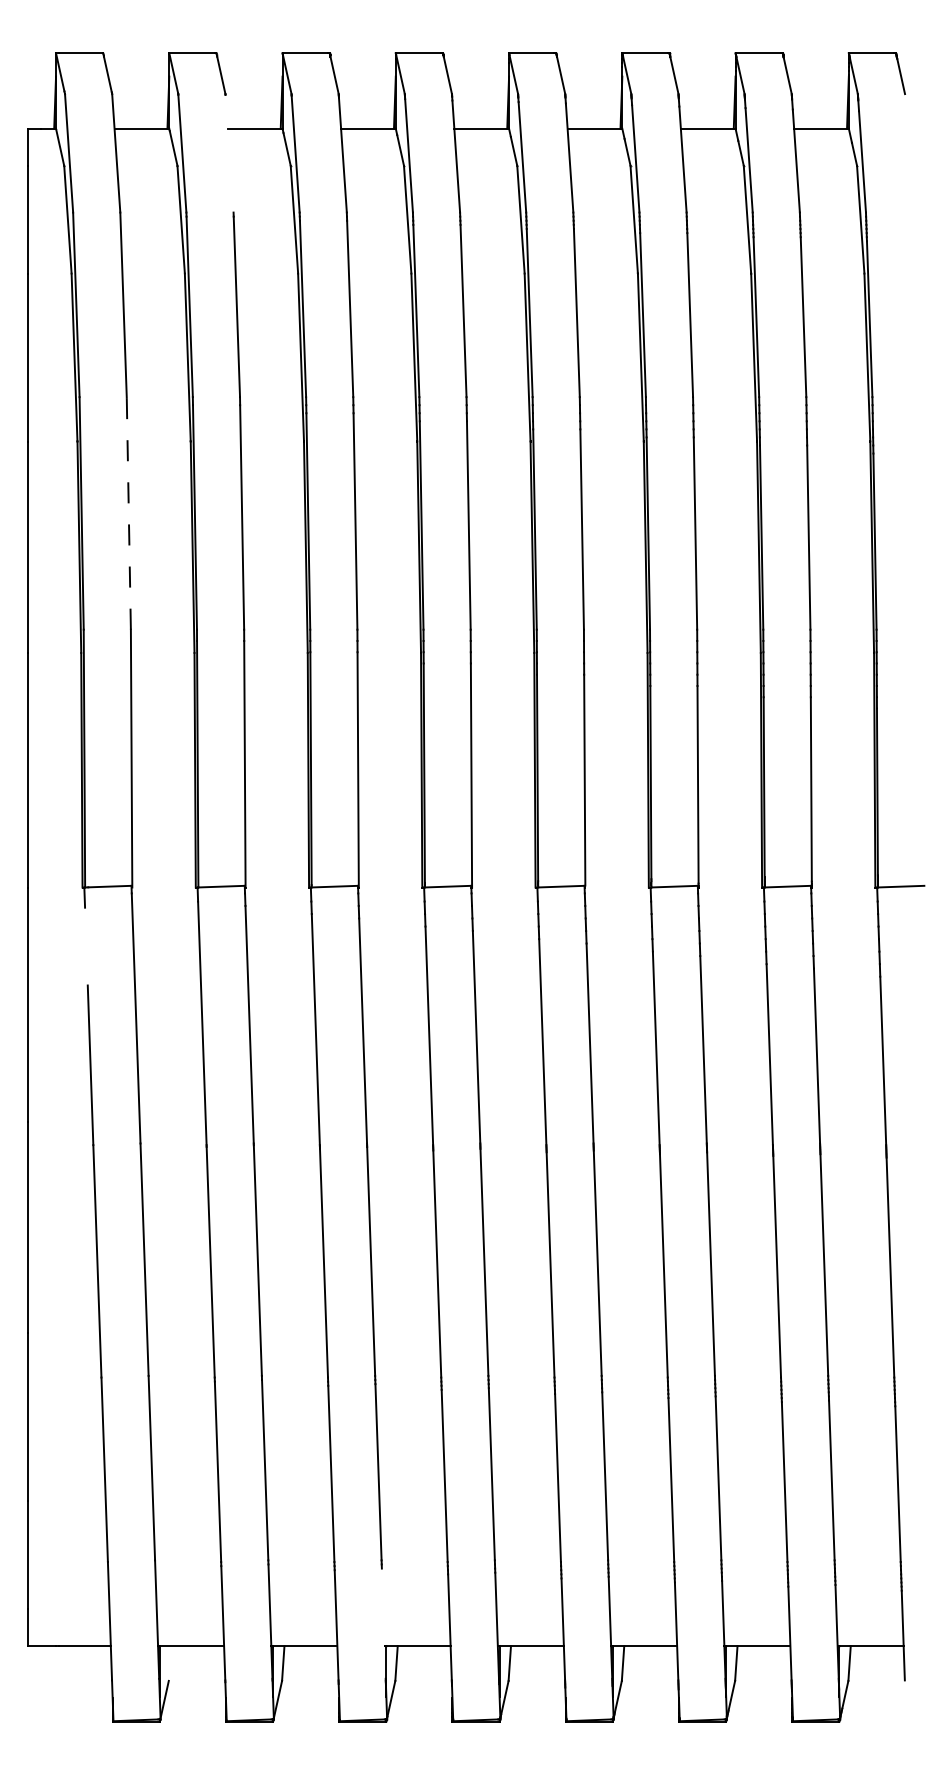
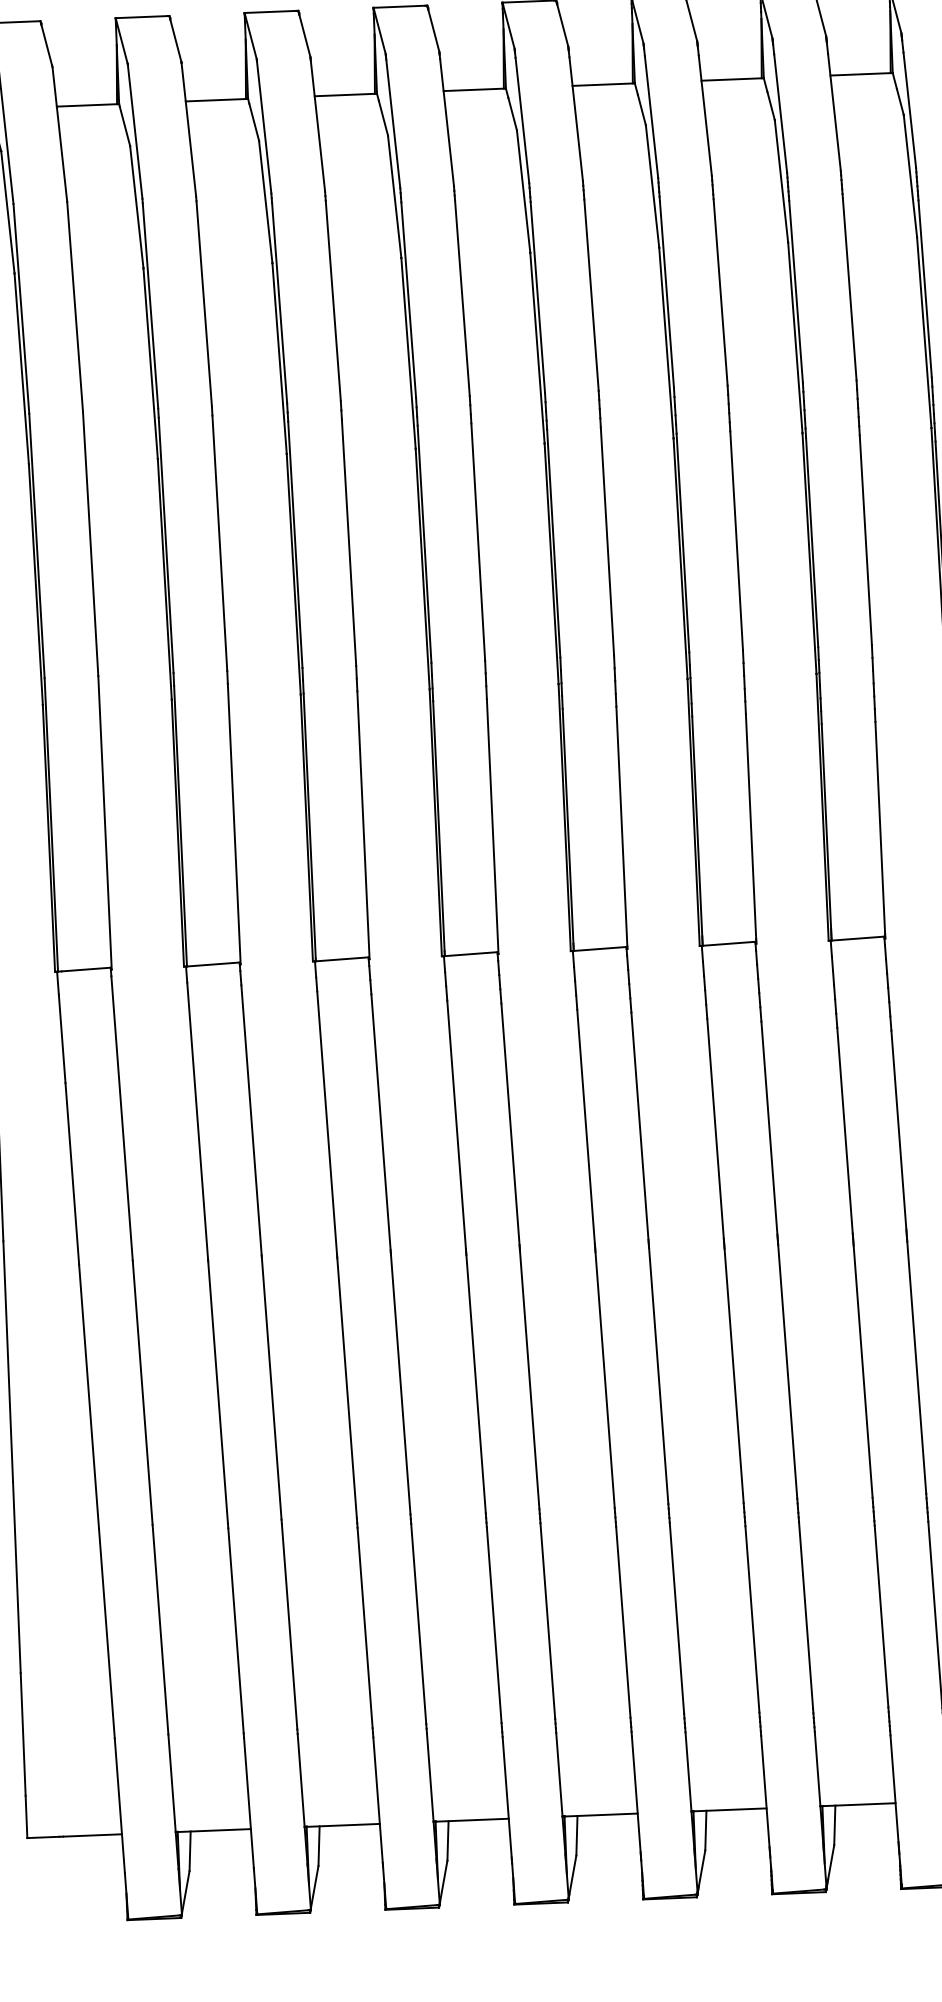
line: (229, 153) -> (188, 129), added
line: (128, 512) -> (90, 542), dashed -> solid
line: (86, 946) -> (62, 1038), added
line: (383, 1623) -> (431, 1795), added
line: (169, 1663) -> (189, 1851), added

